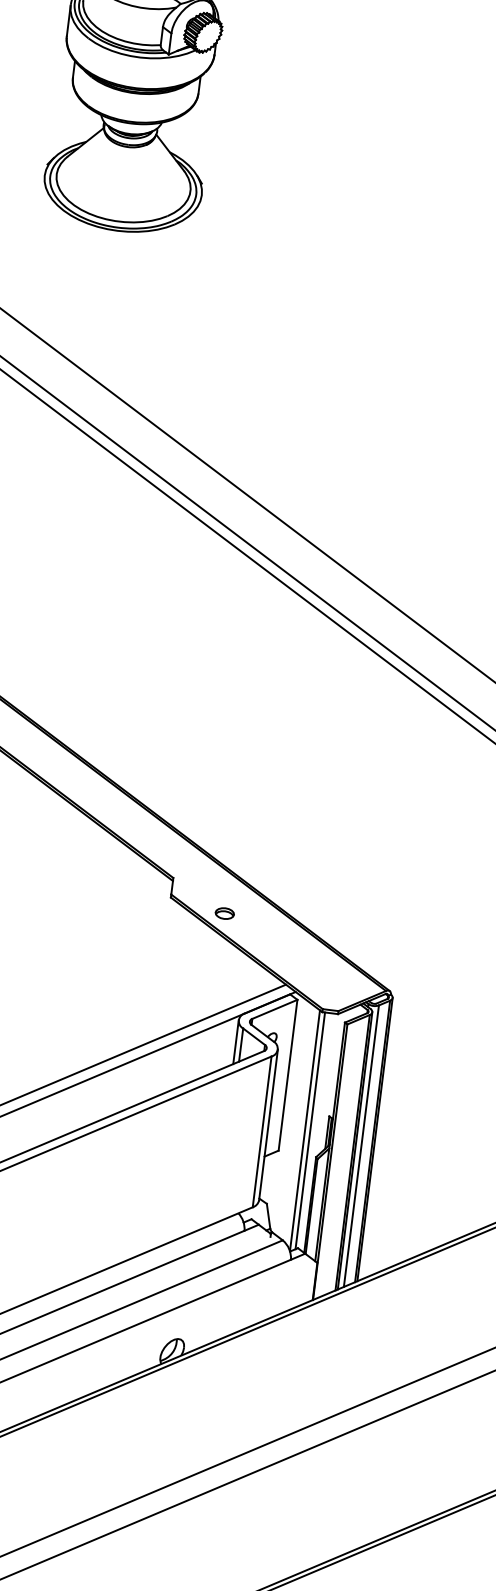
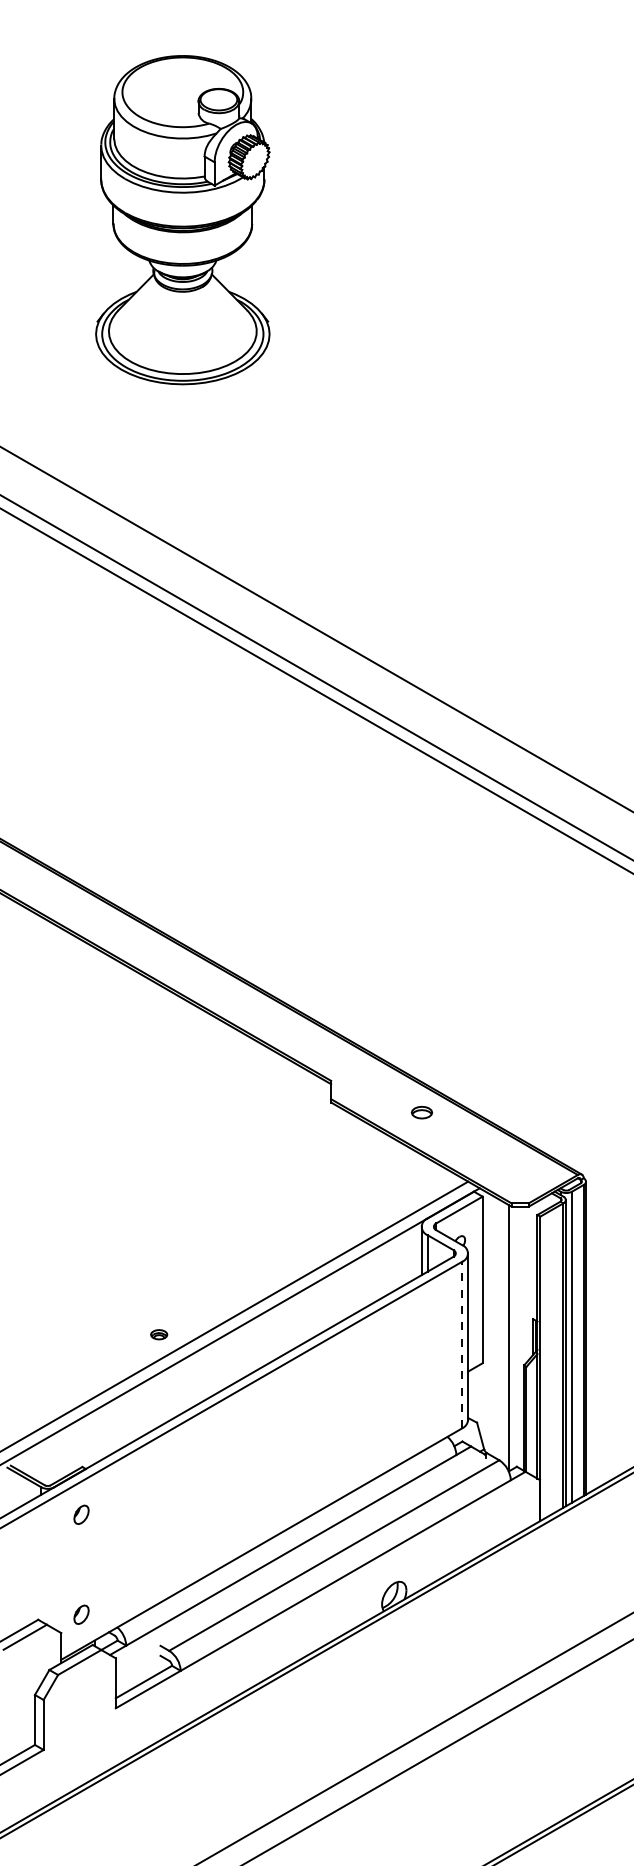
part: (225, 913) -> (422, 1112), moved
line: (310, 1130) -> (514, 1337), removed
line: (262, 1131) -> (462, 1344), solid -> dashed

